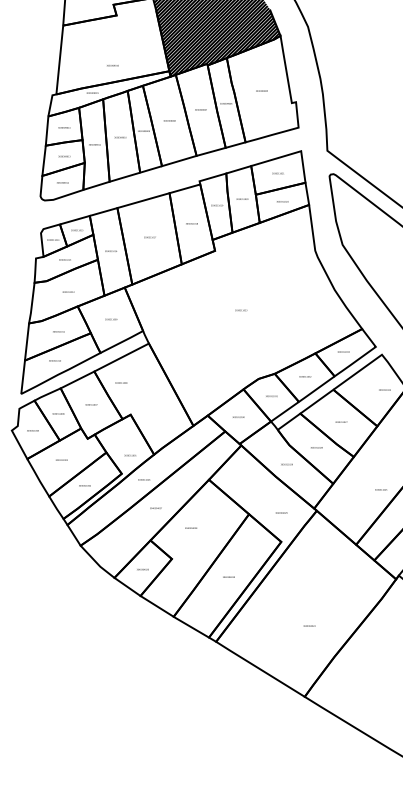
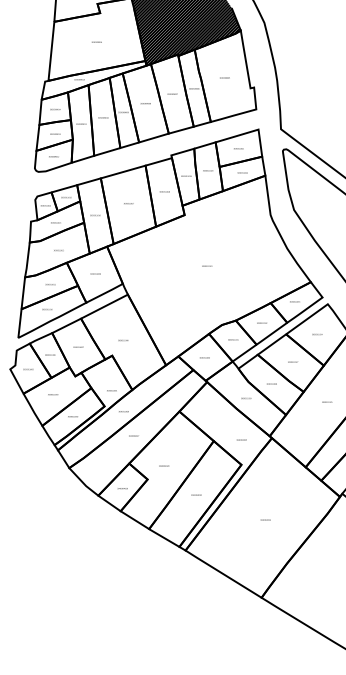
text: (112, 64) -> (96, 41), moved
text: (121, 383) -> (123, 340), moved
text: (385, 390) -> (317, 334), moved
text: (381, 489) -> (327, 401), moved
text: (191, 527) -> (164, 465), moved
text: (309, 625) -> (265, 519), moved

